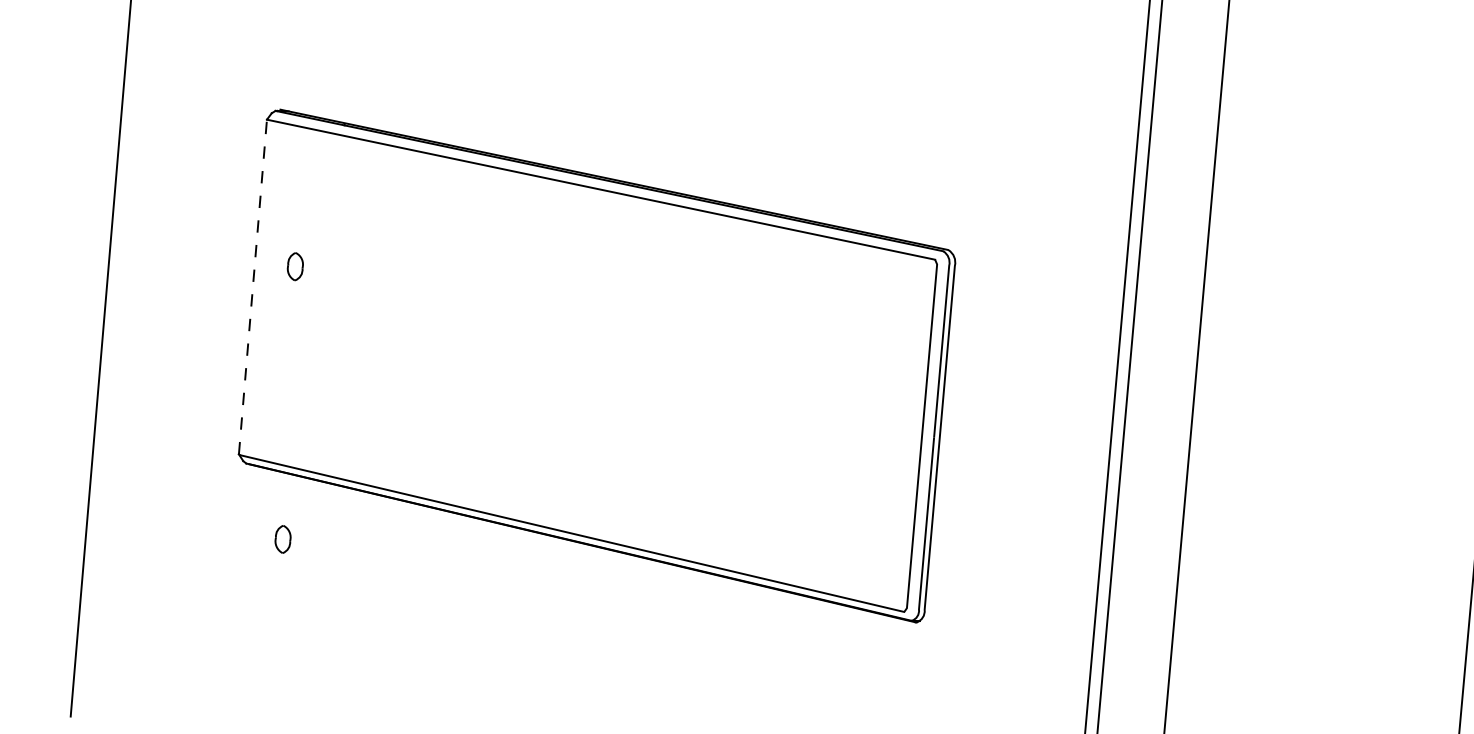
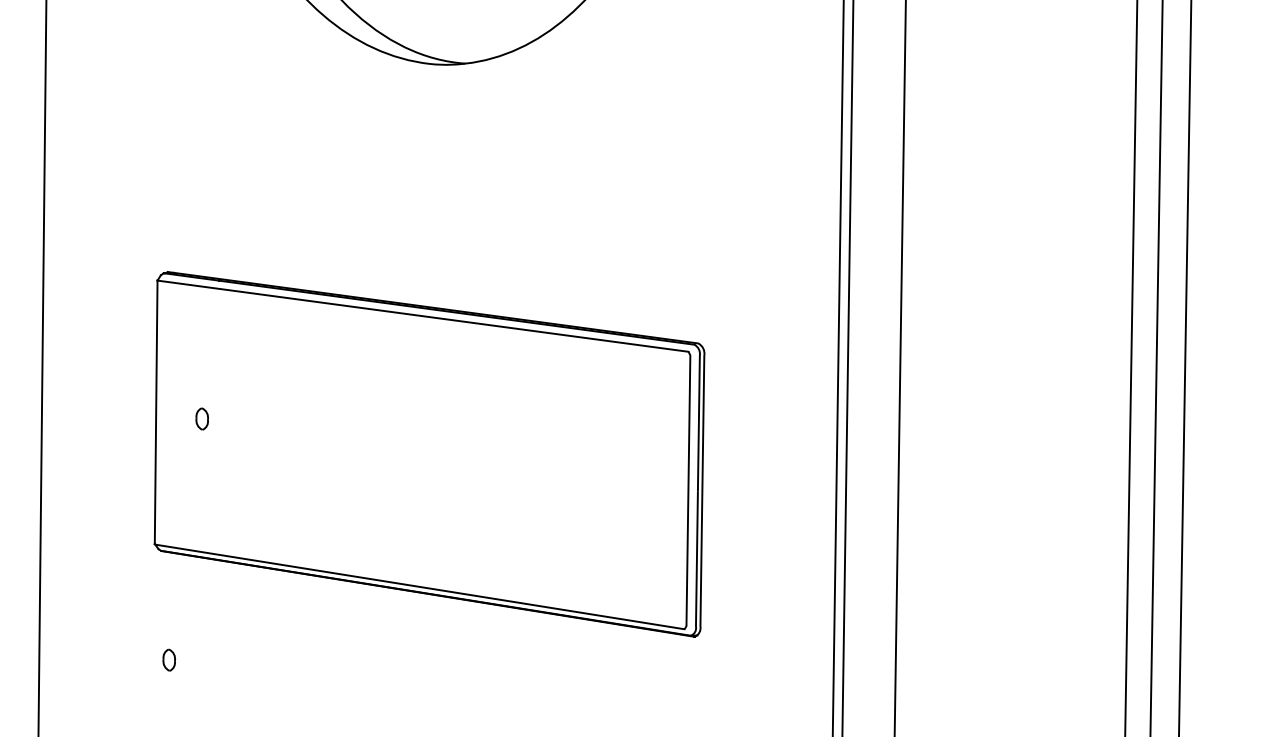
part: (294, 265) -> (201, 418), moved
line: (253, 287) -> (156, 412), dashed -> solid
part: (282, 538) -> (168, 659), moved

